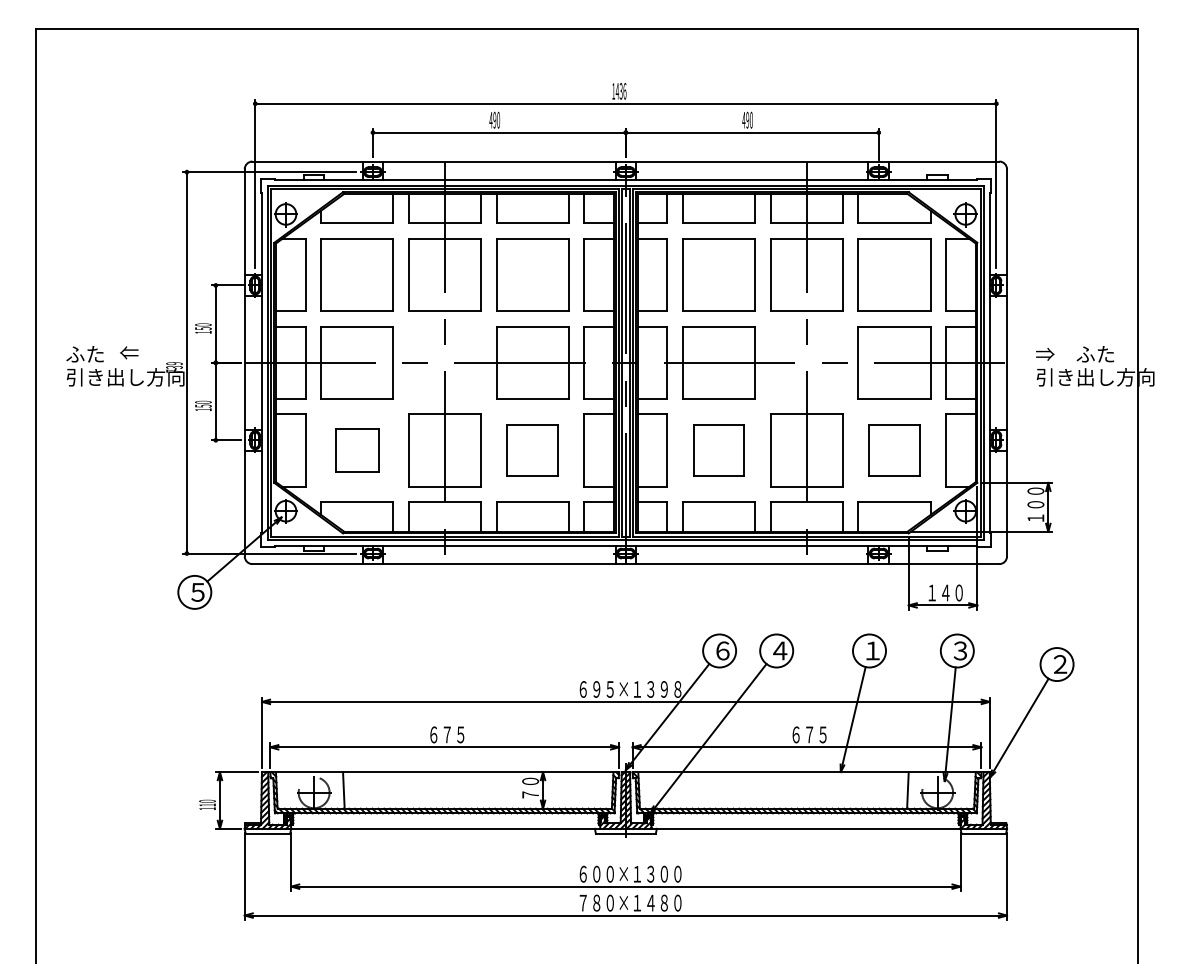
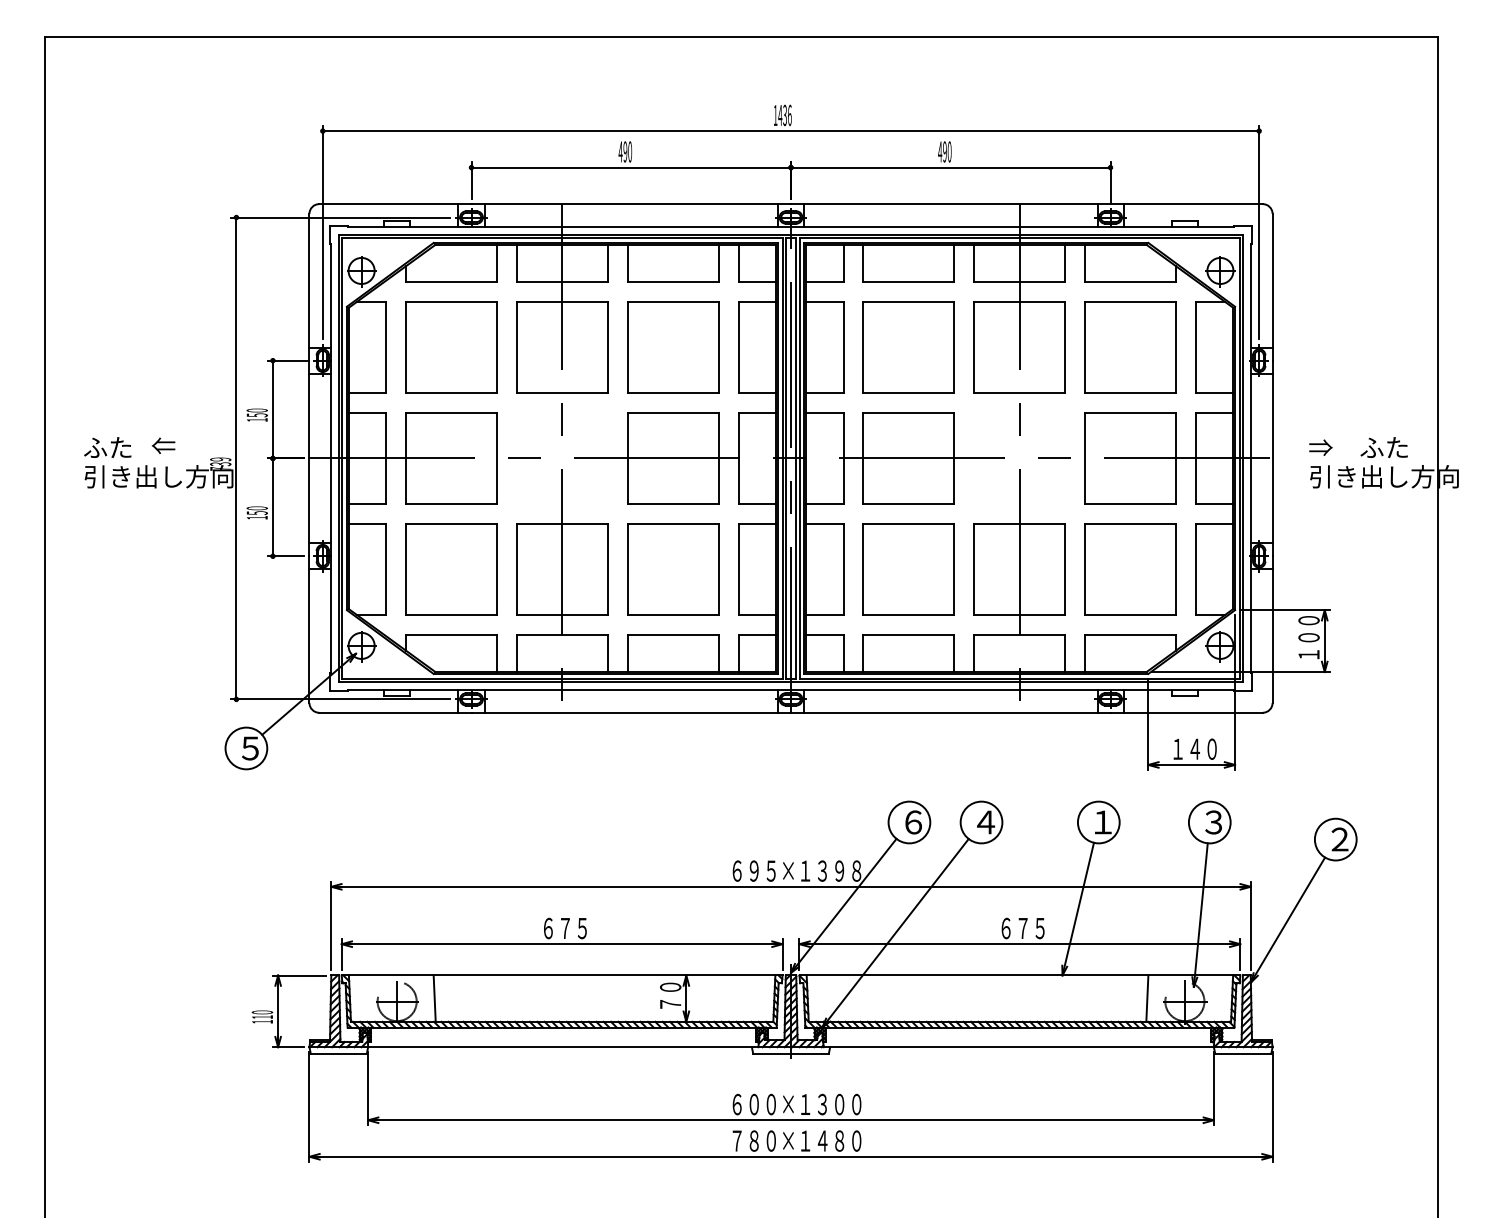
part: (357, 450) -> (451, 569), size x1.67
part: (532, 450) -> (673, 569), size x1.43
part: (718, 450) -> (908, 569), size x1.43
part: (894, 450) -> (1130, 569), size x1.43

